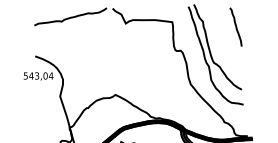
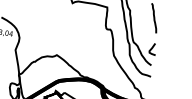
curve: (240, 66) -> (153, 48), added

